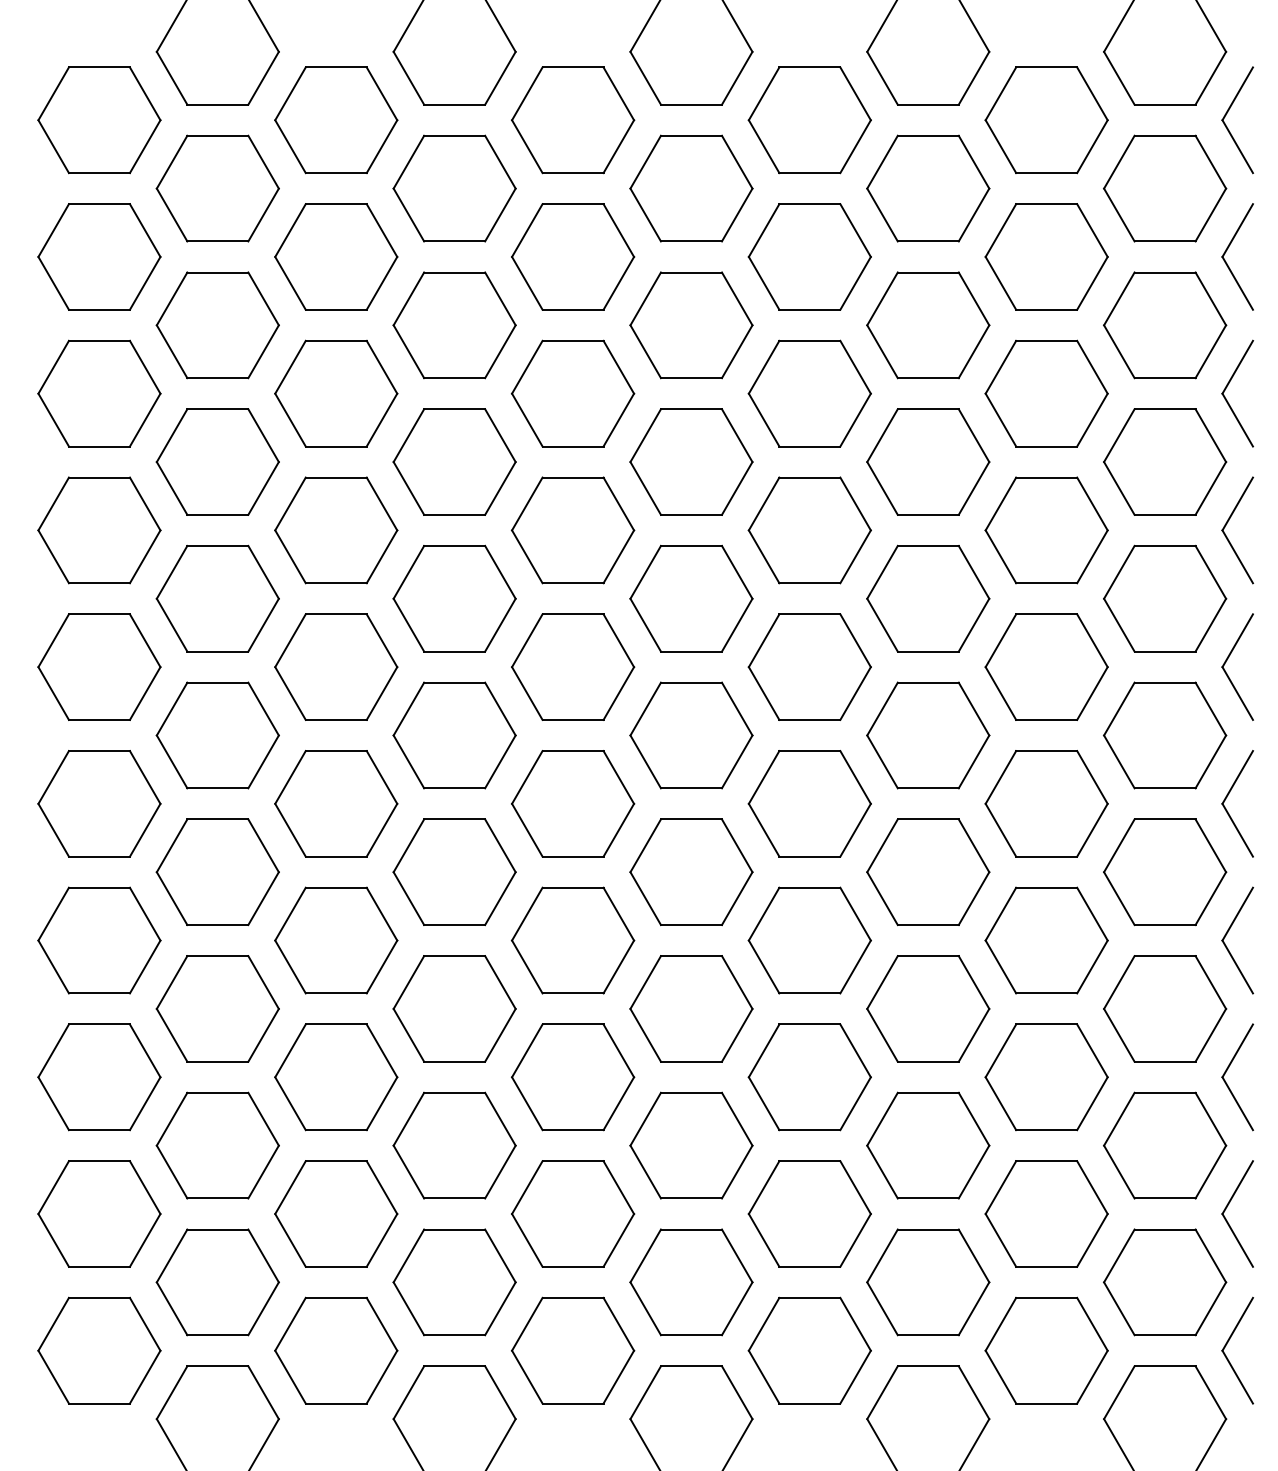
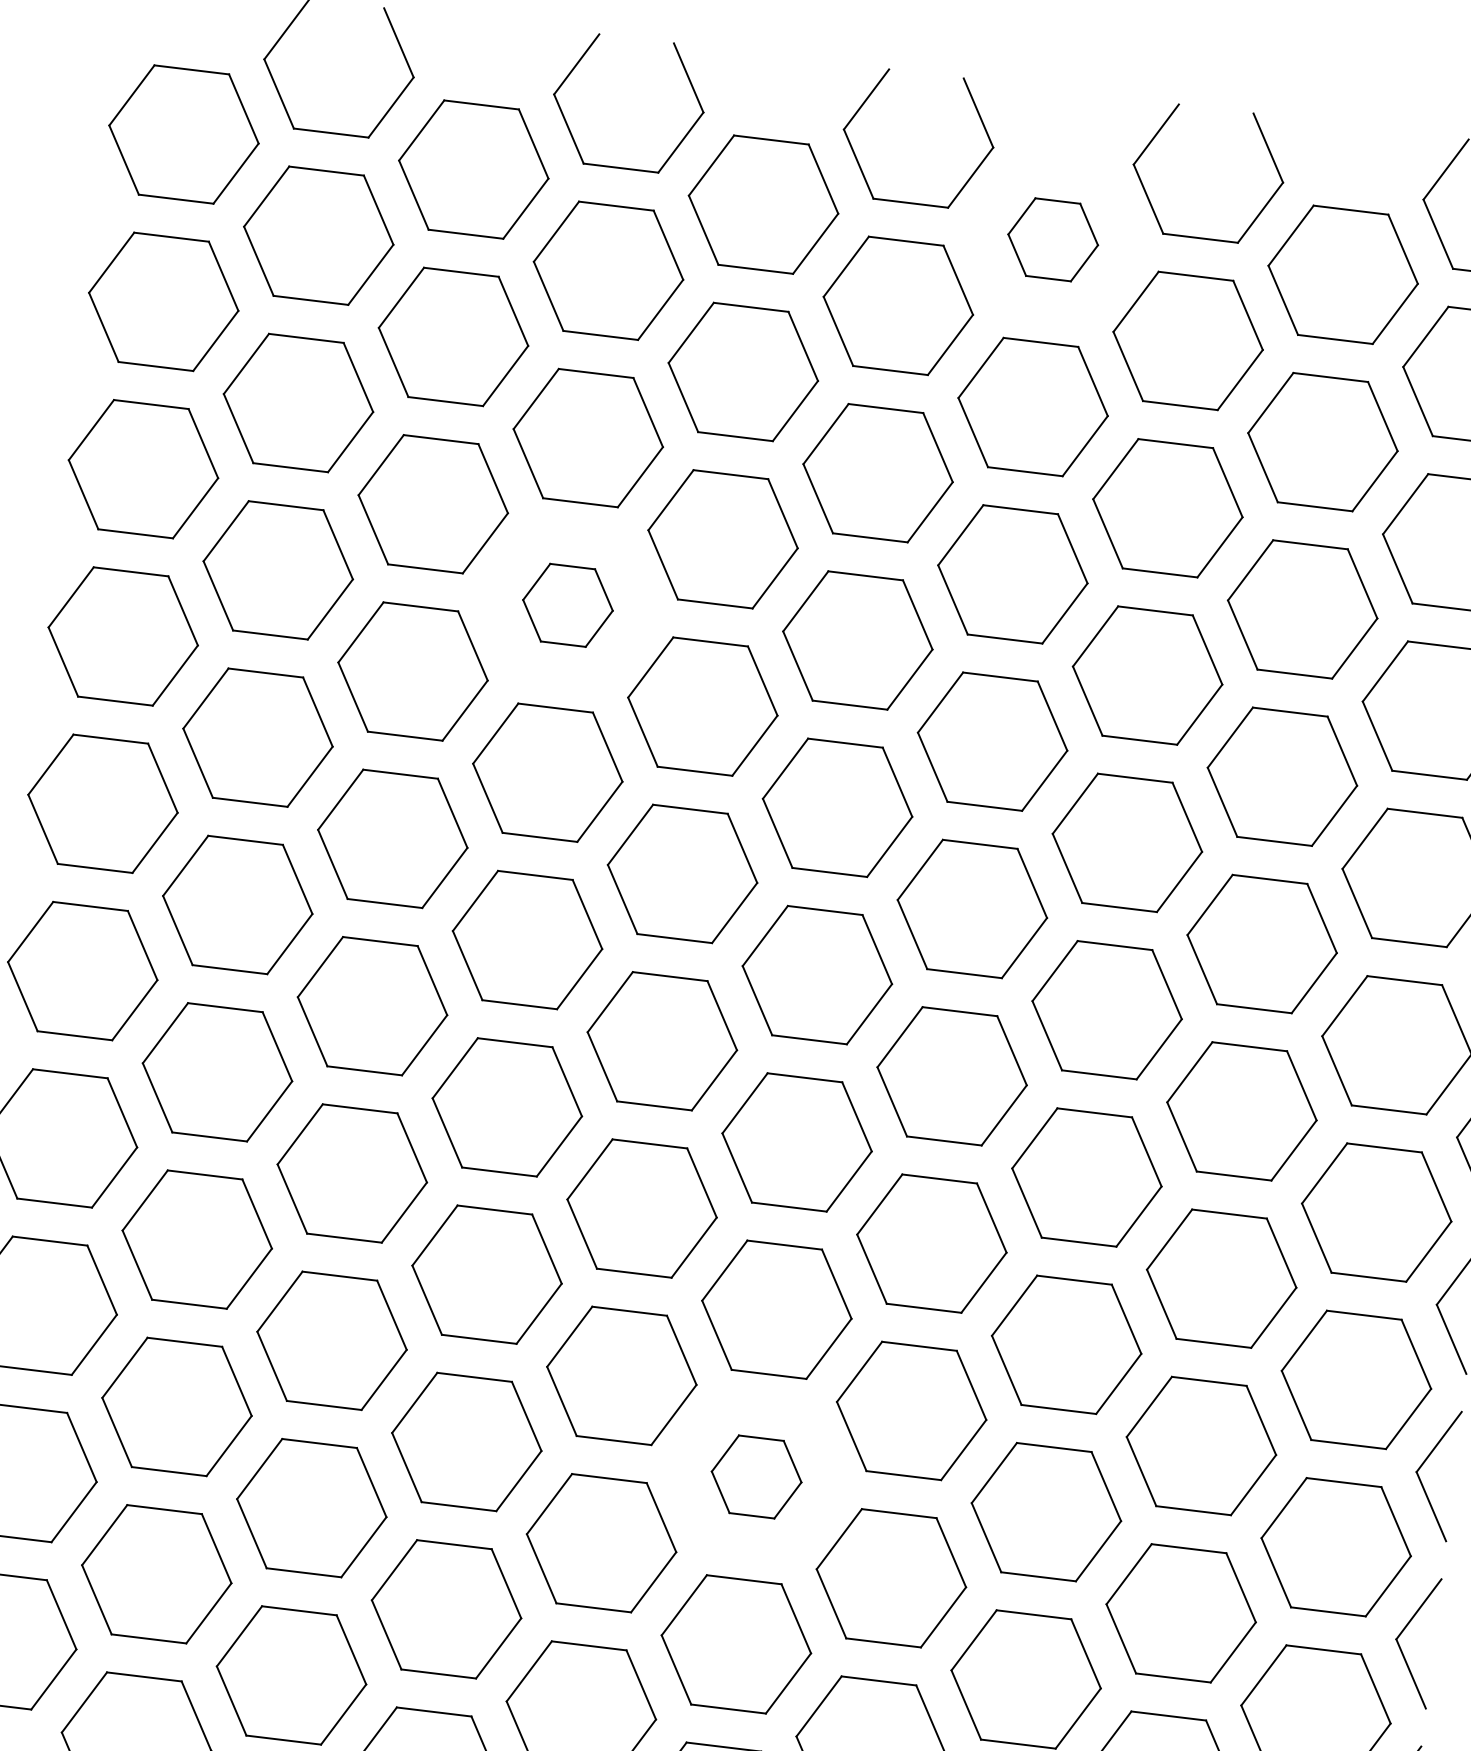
part: (809, 120) -> (1052, 240), size x0.6
part: (454, 461) -> (567, 604), size x0.6
part: (691, 1145) -> (756, 1476), size x0.6

